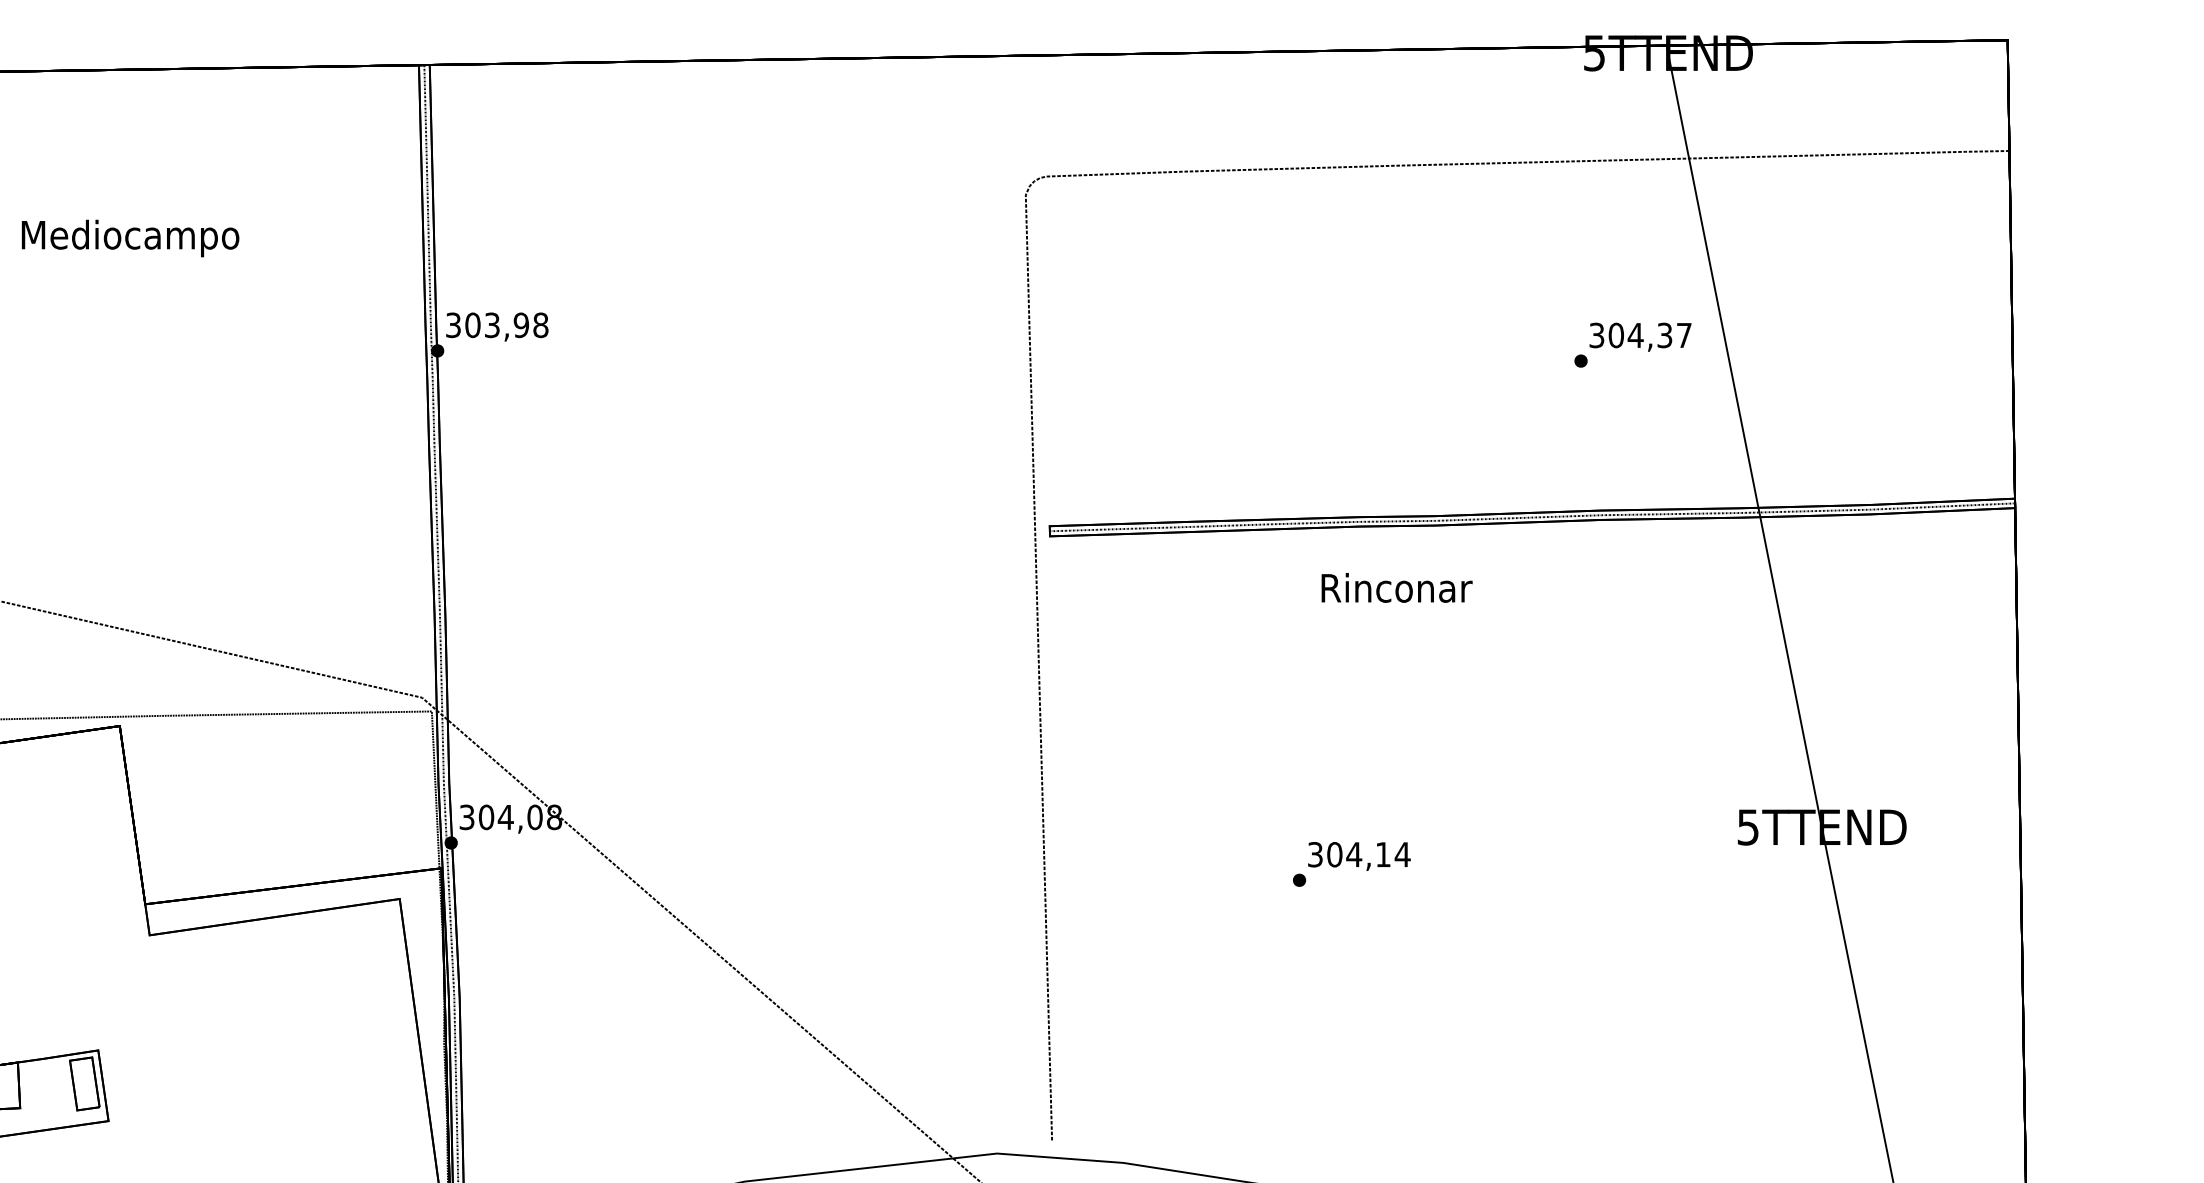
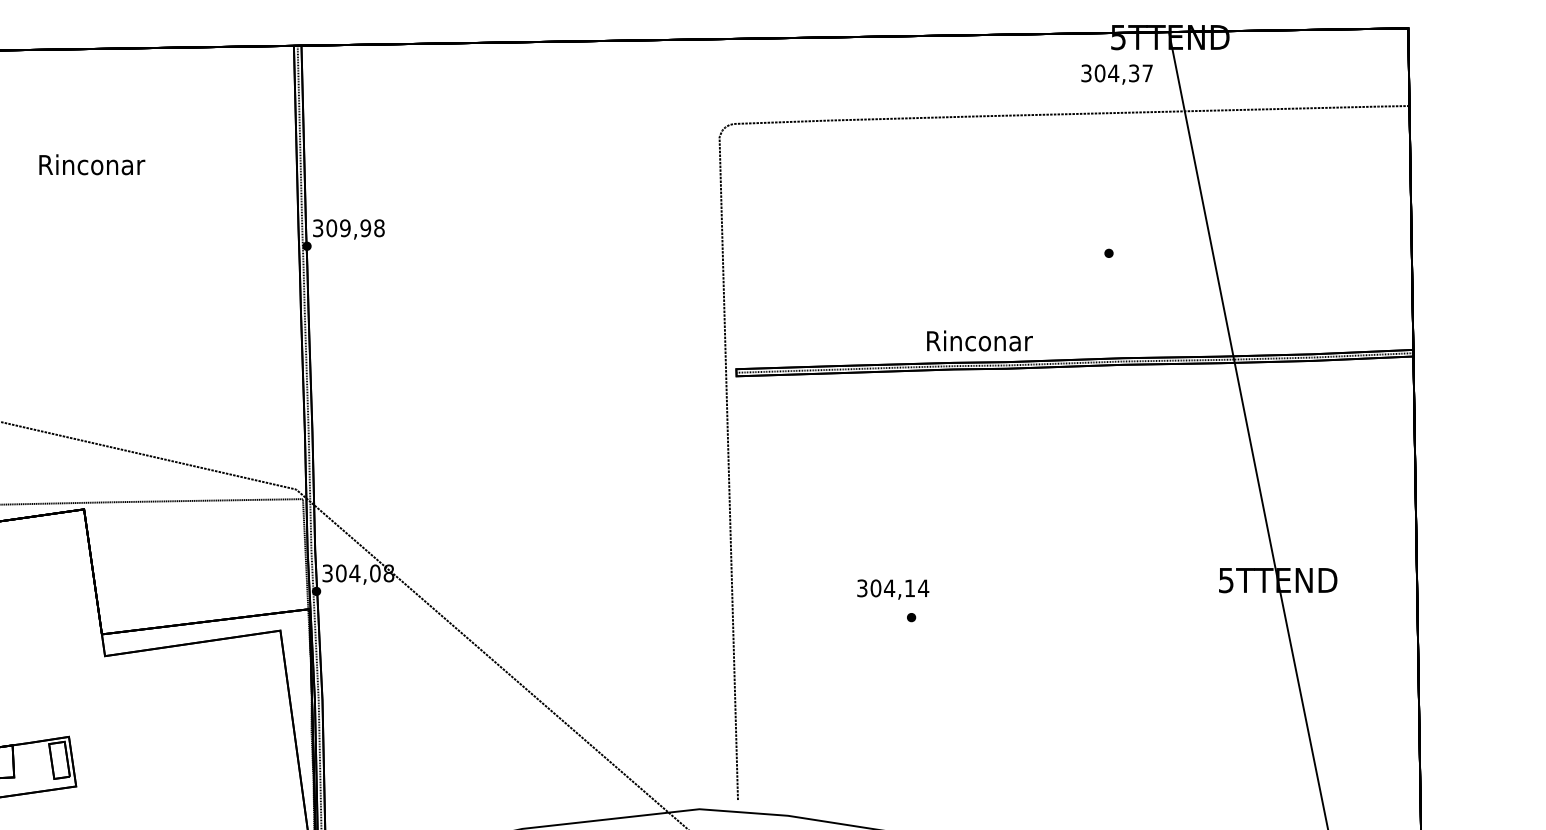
text: (130, 238) -> (91, 167), Mediocampo -> Rinconar
text: (491, 324) -> (344, 227), 303,98 -> 309,98
text: (1640, 336) -> (1117, 74), moved
text: (1396, 587) -> (979, 340), moved
text: (1359, 856) -> (893, 589), moved

